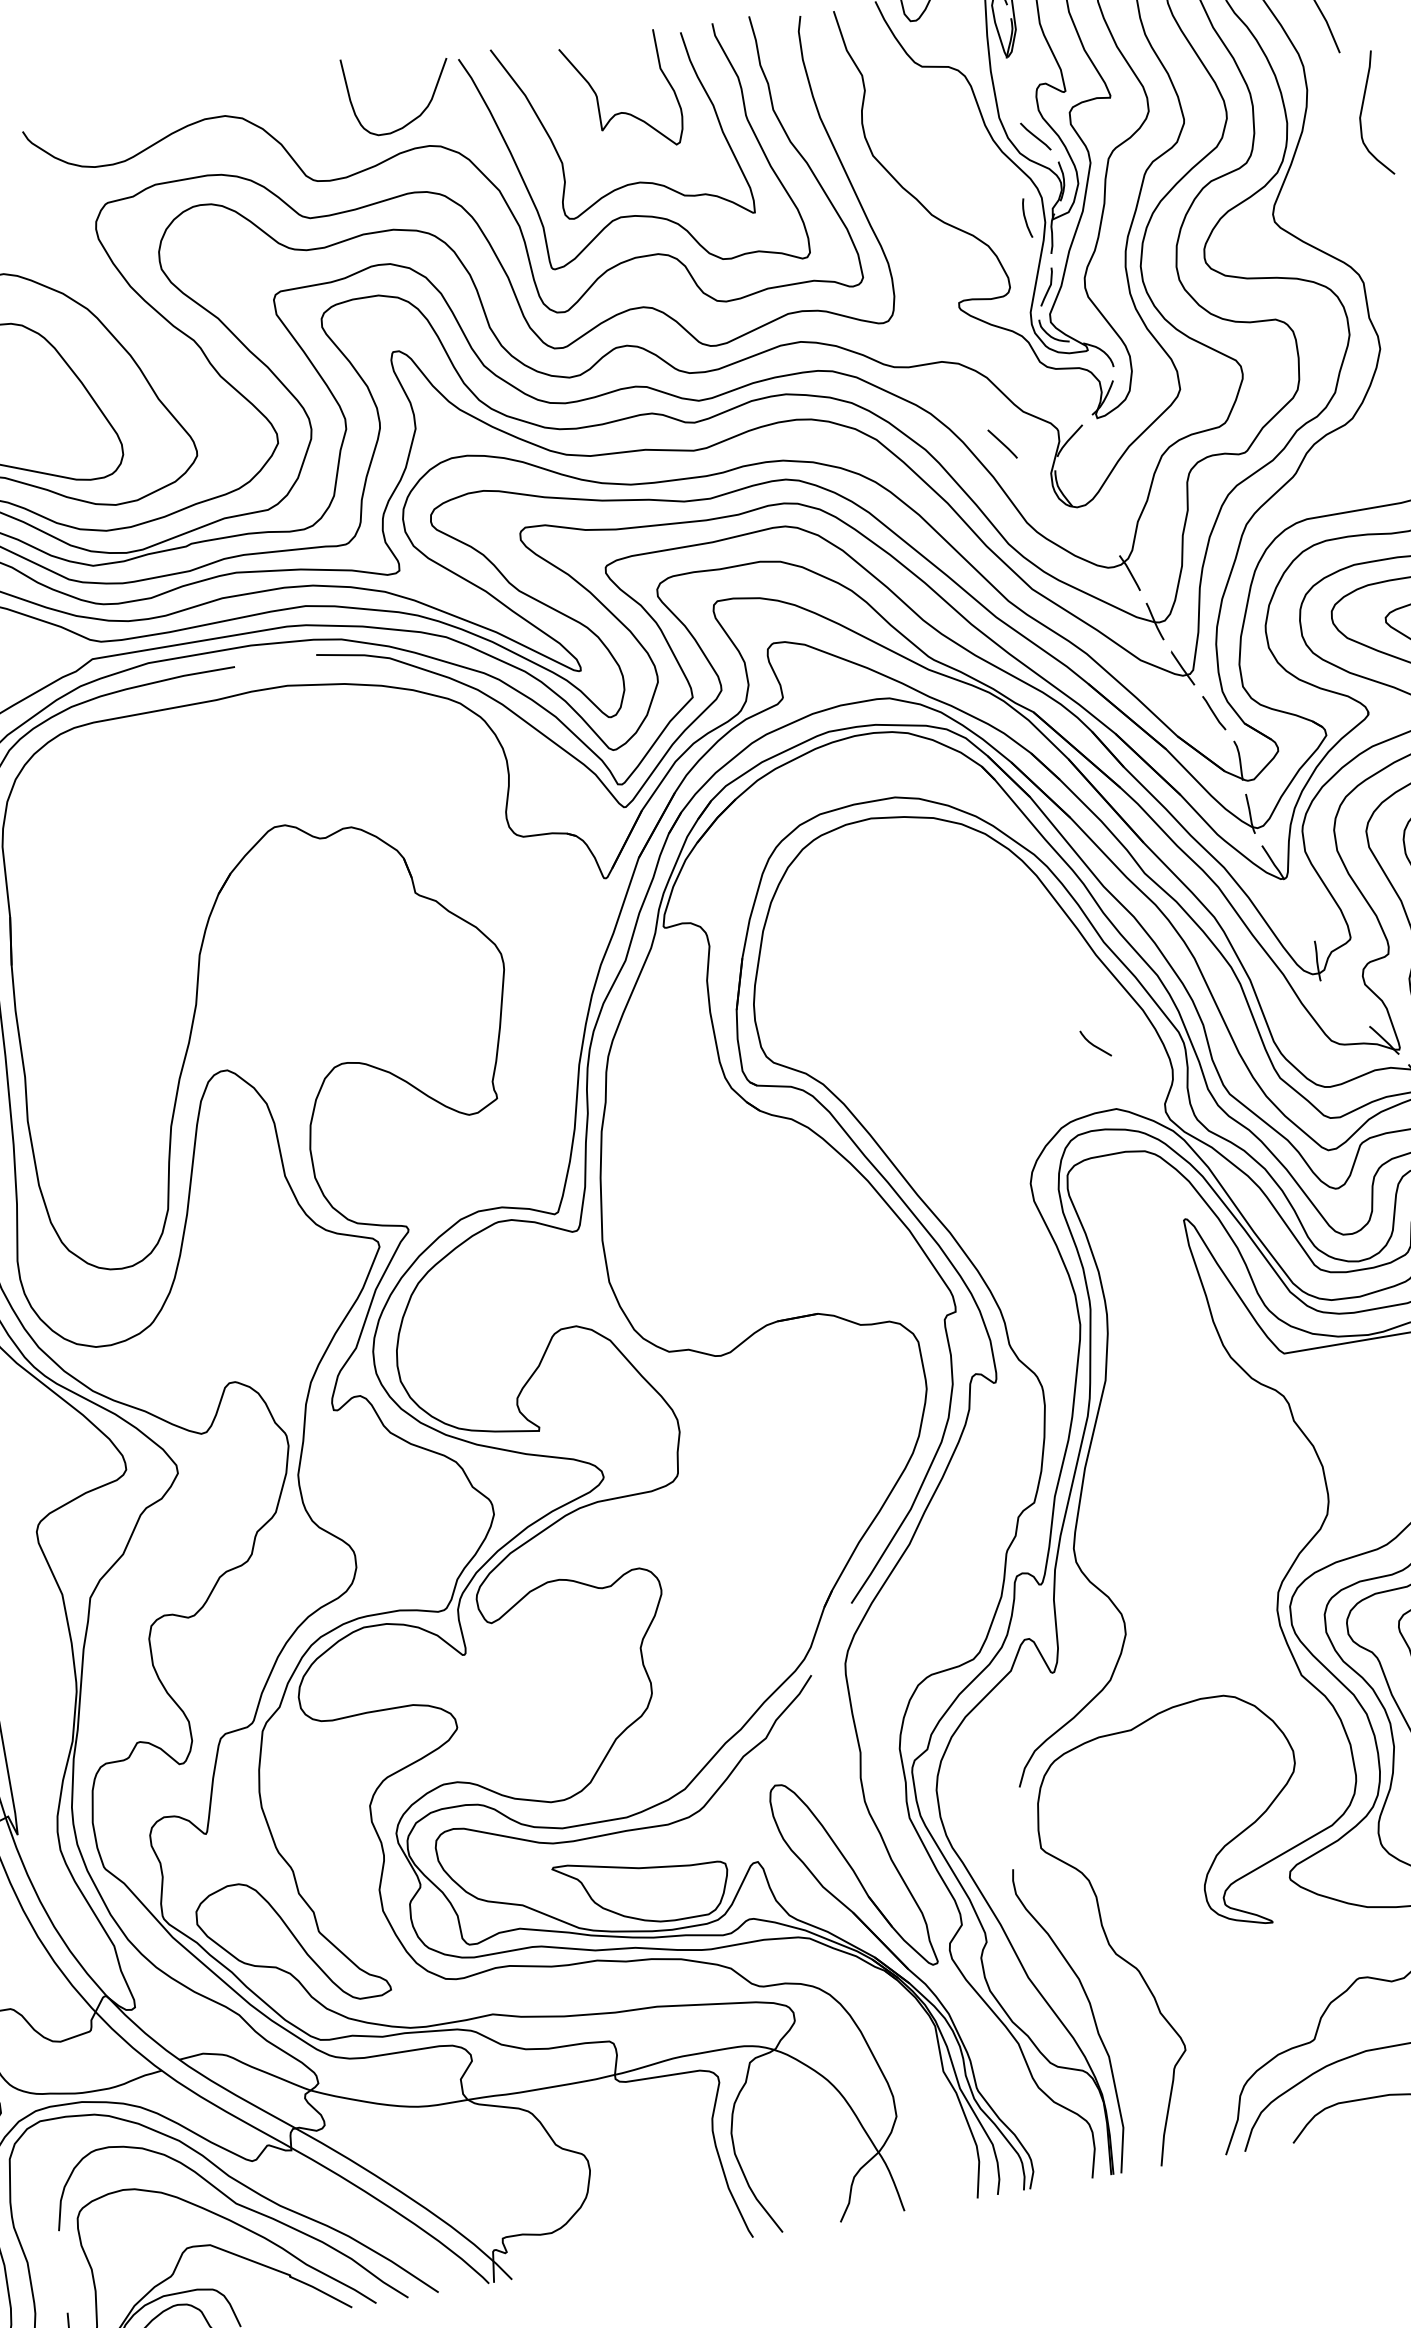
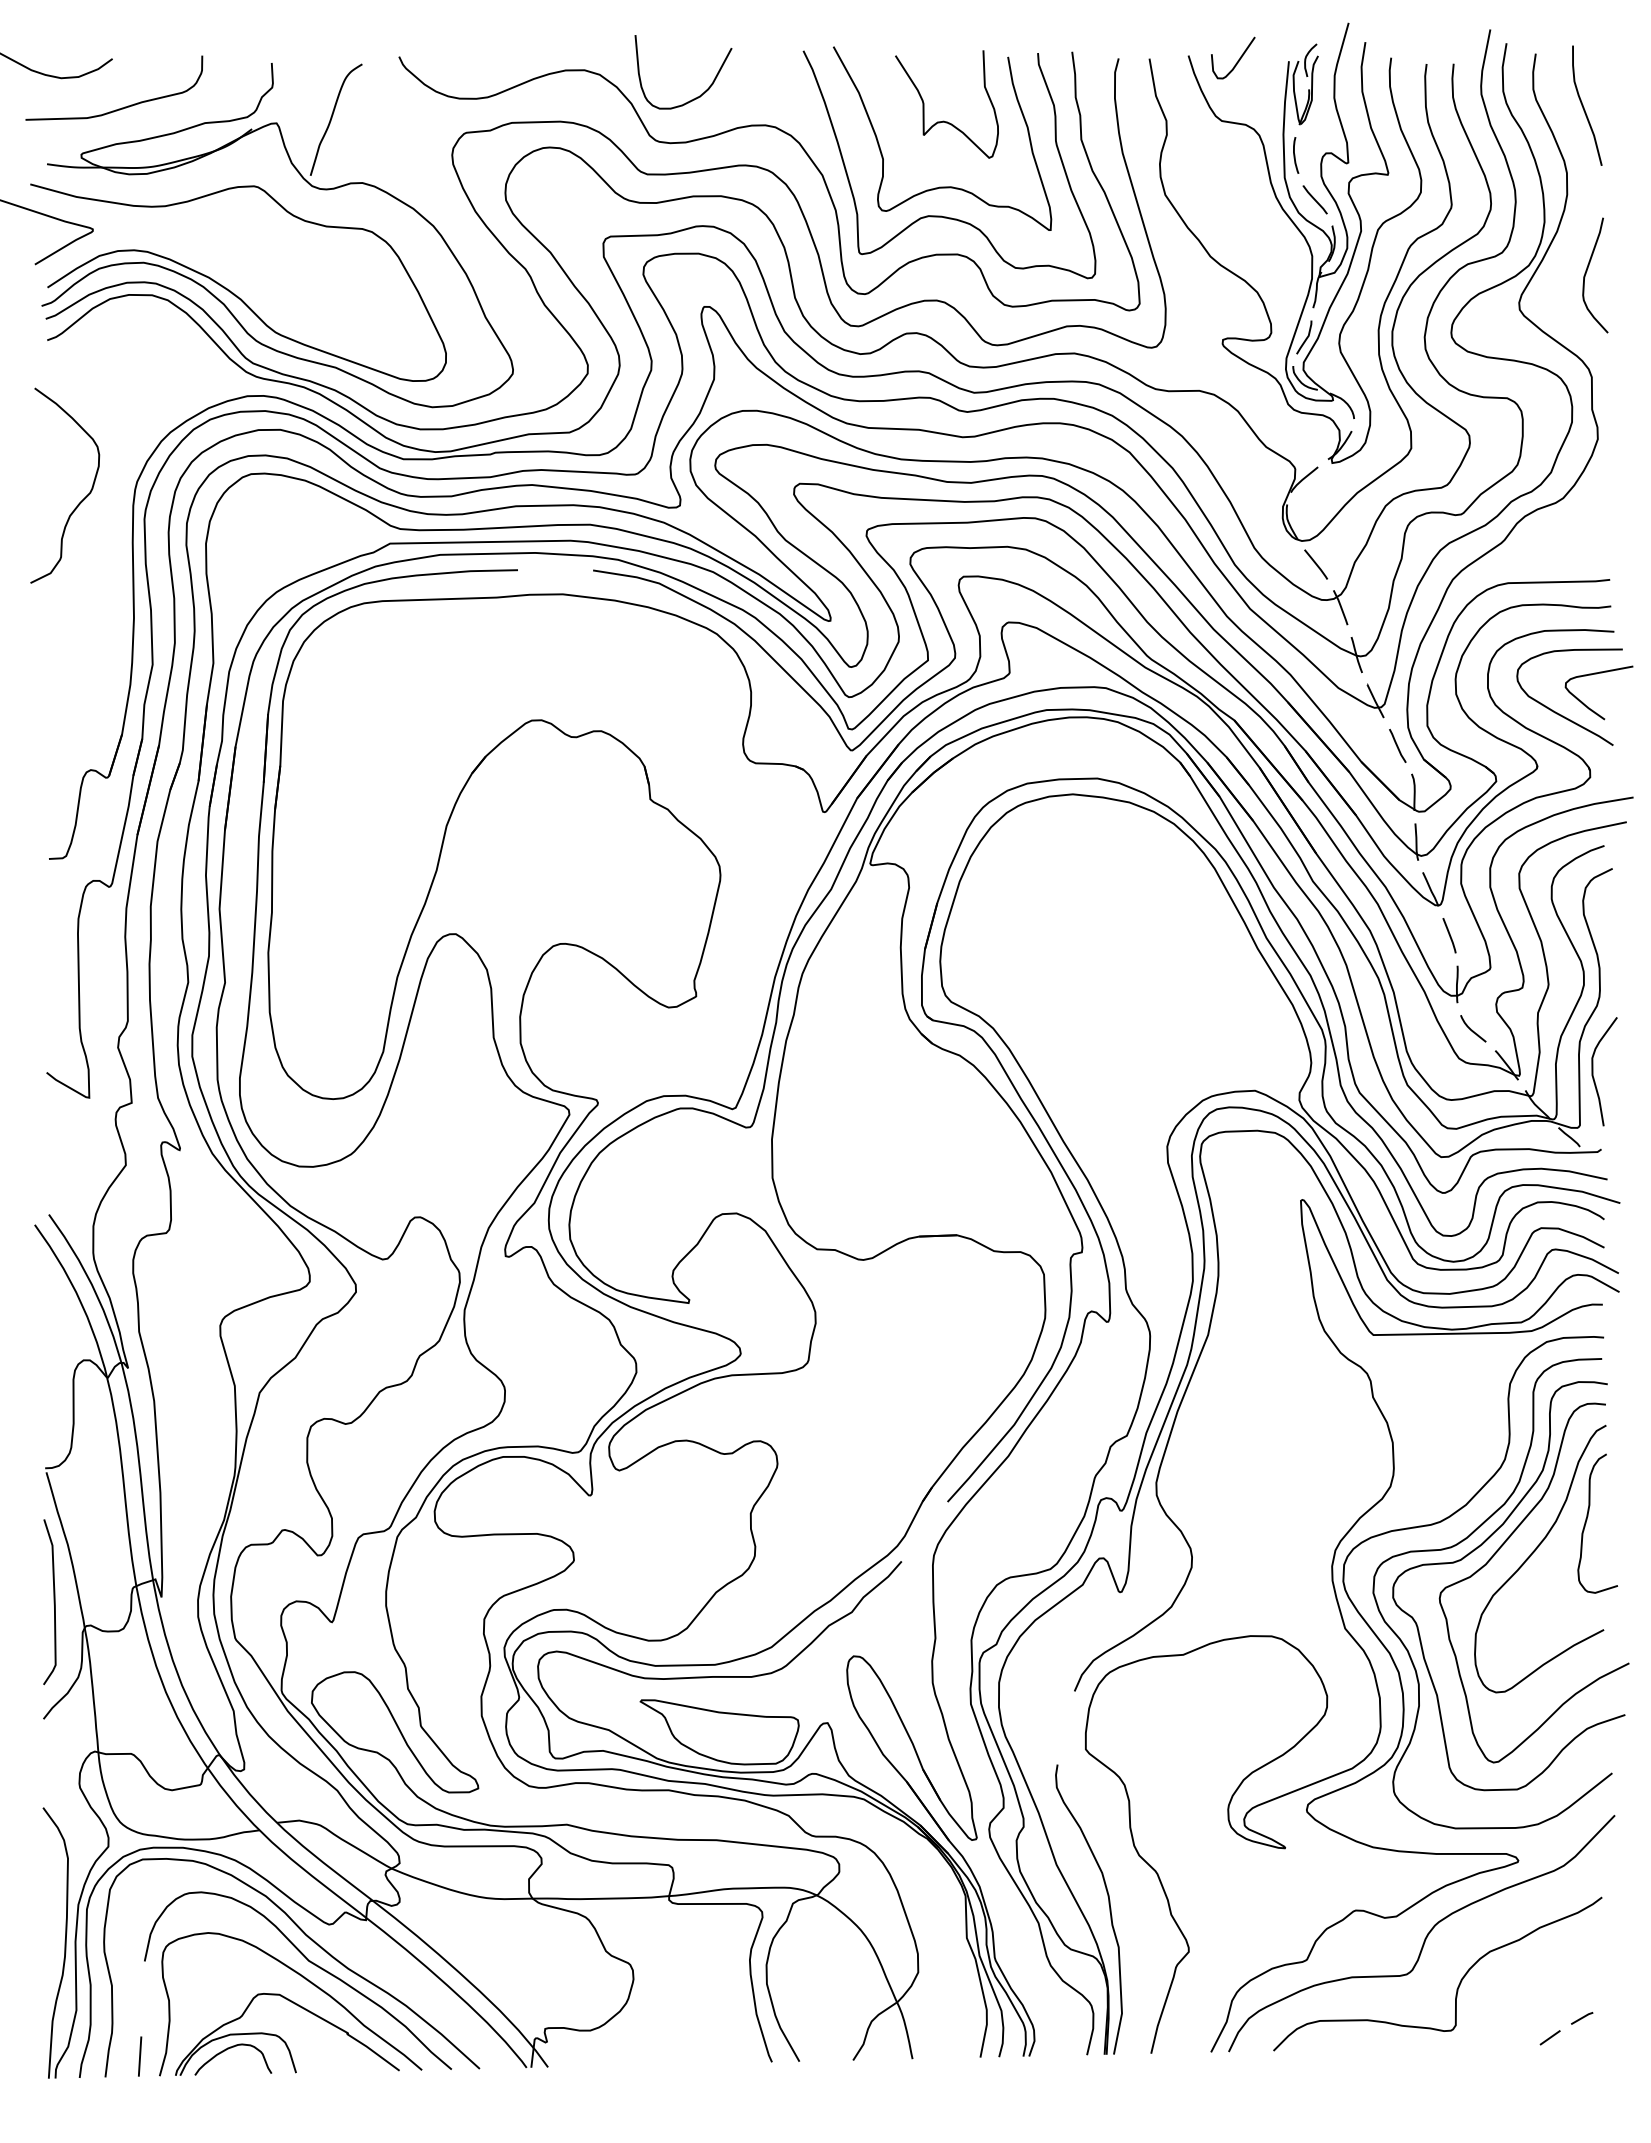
curve: (1362, 111) -> (1587, 271), moved
curve: (415, 117) -> (695, 97), moved
curve: (1026, 218) -> (1295, 155), moved
line: (1001, 444) -> (1315, 564), moved
line: (1301, 909) -> (1449, 935), added
curve: (1094, 1044) -> (1472, 1029), moved

